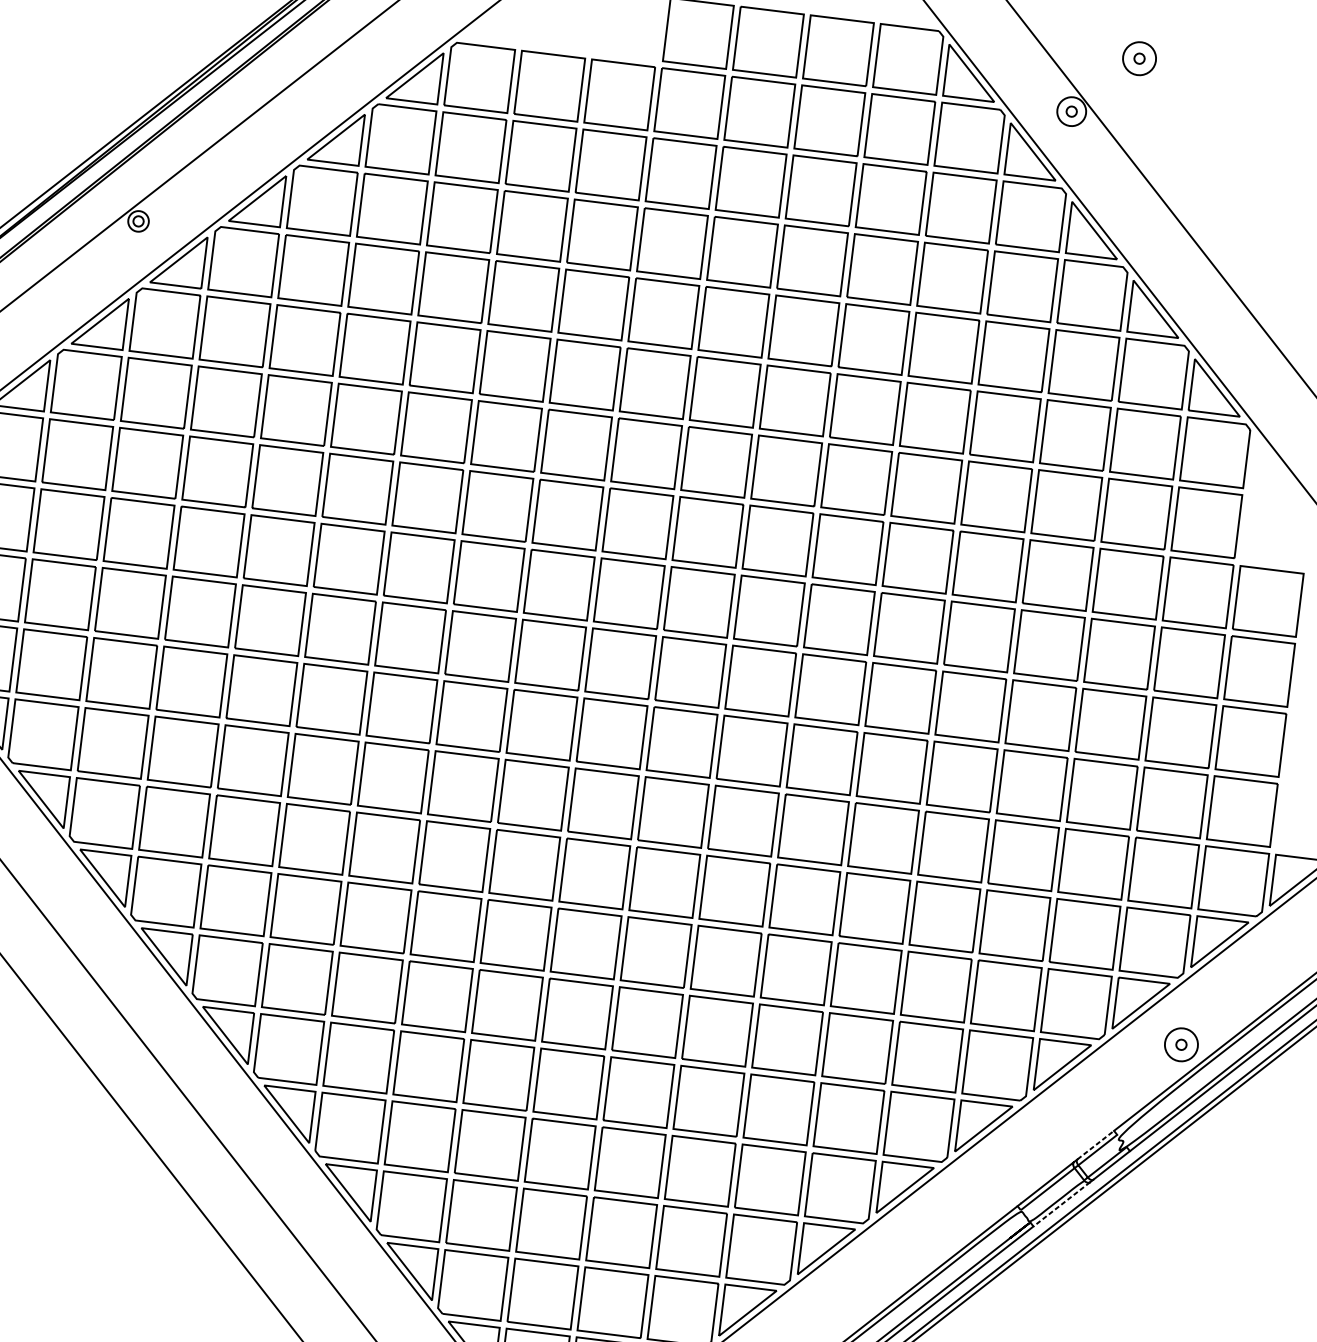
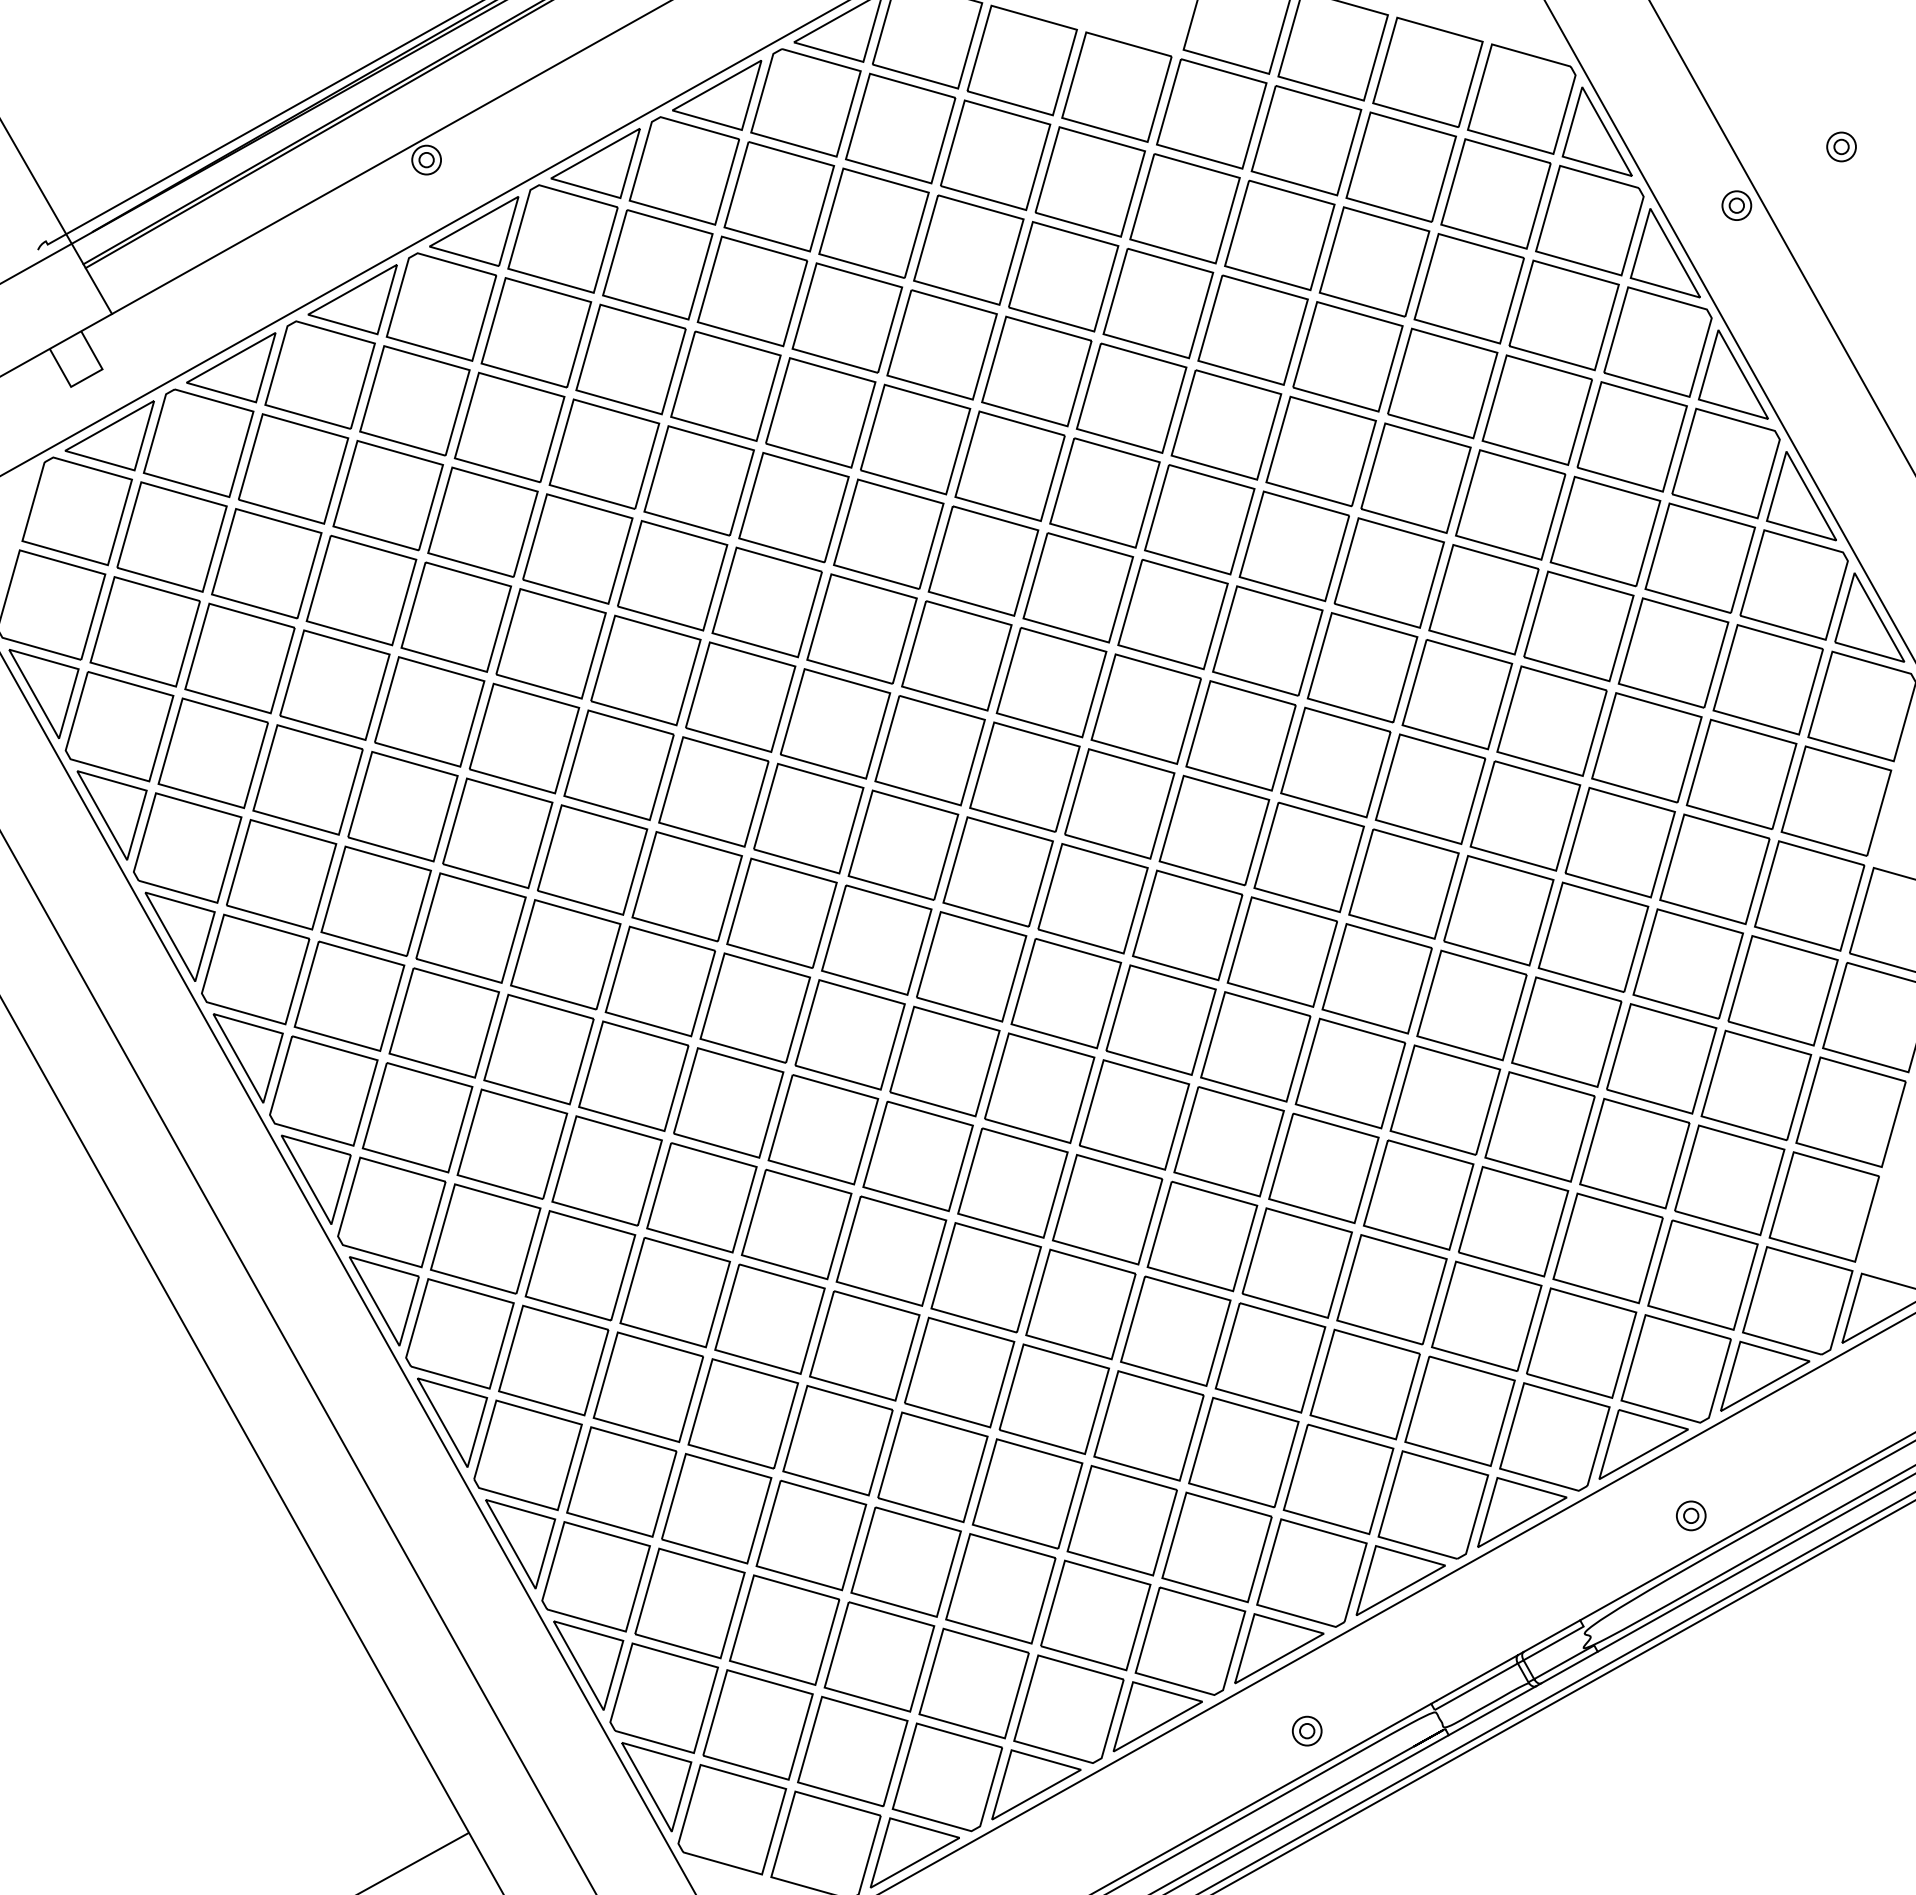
circle: (1139, 58) -> (1841, 146), size x0.62
circle: (1071, 111) -> (1736, 205), size x0.71
circle: (1180, 1044) -> (1690, 1515), size x0.62
line: (1096, 1144) -> (1552, 1635), dashed -> solid
line: (1061, 1204) -> (1492, 1710), dashed -> solid
part: (932, 1238) -> (1306, 1730), added

